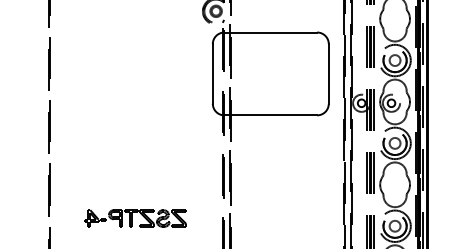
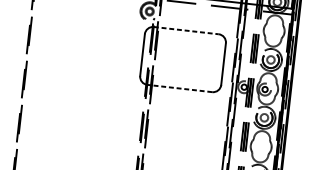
line: (271, 32) -> (186, 30), solid -> dashed
line: (270, 115) -> (179, 88), solid -> dashed
part: (135, 218) -> (77, 149), removed

